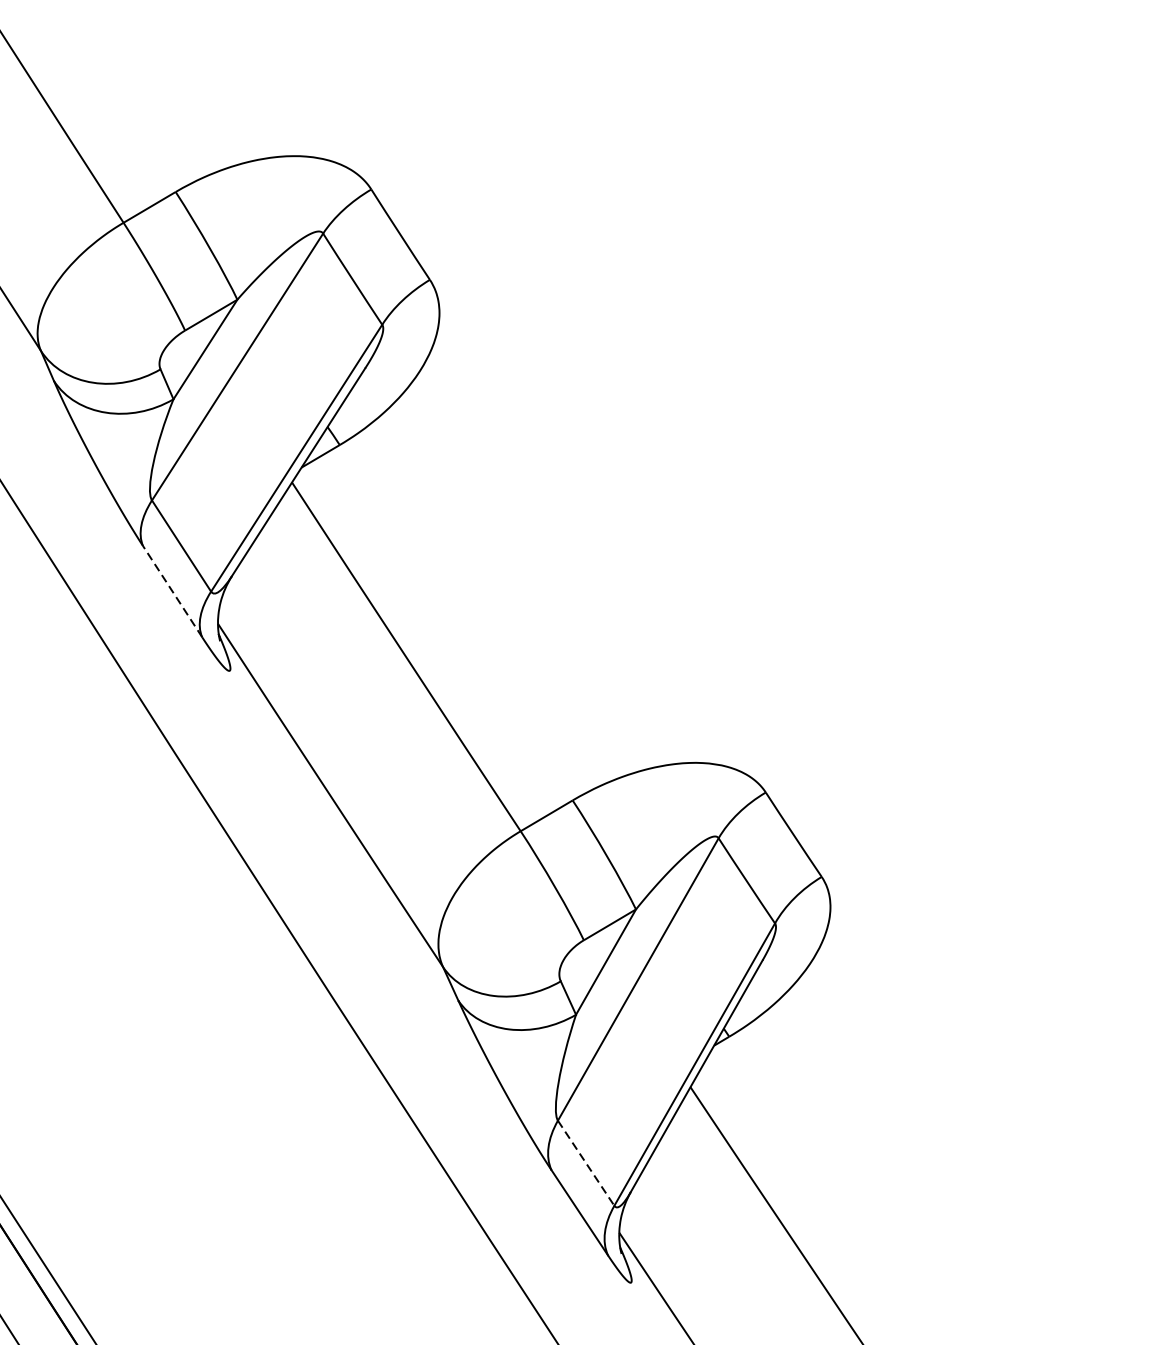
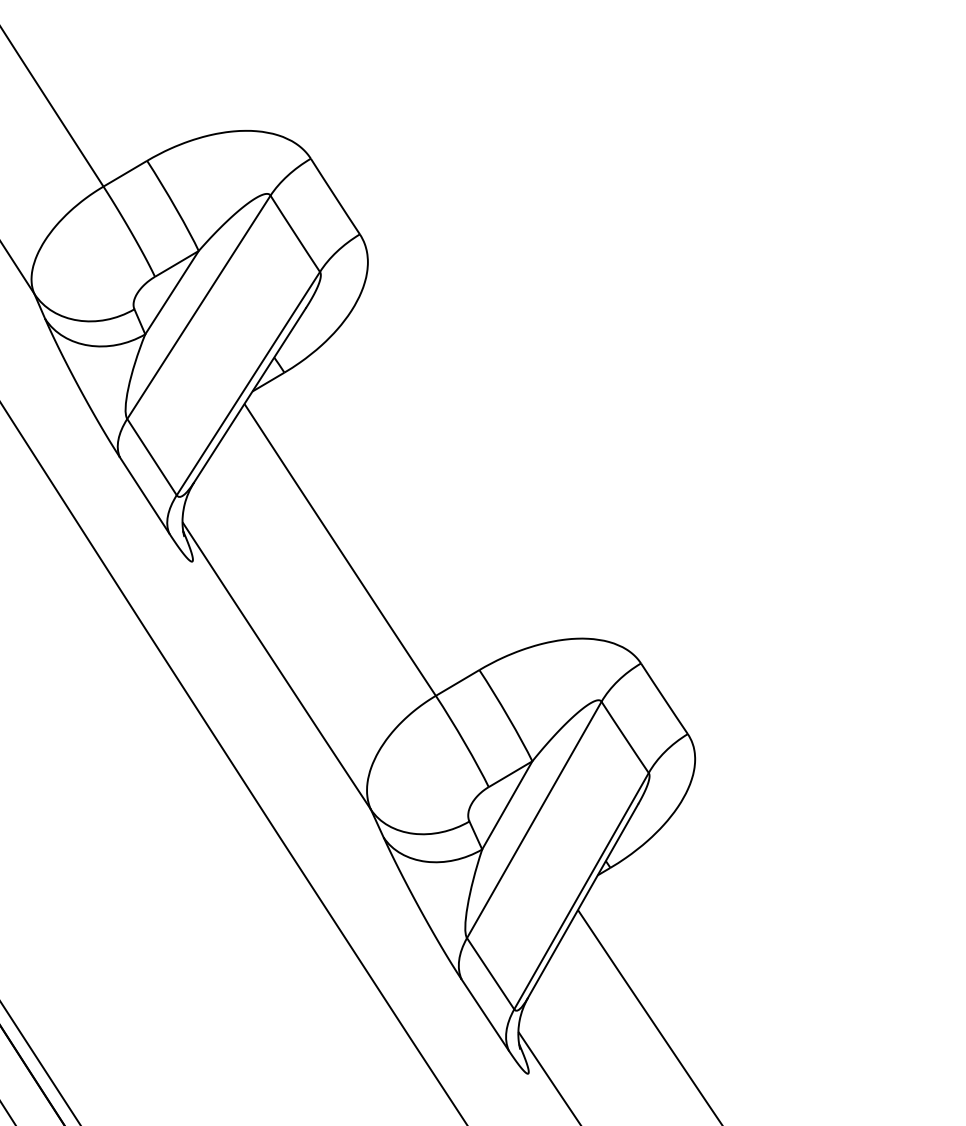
line: (172, 590) -> (144, 494), dashed -> solid
line: (585, 1162) -> (490, 973), dashed -> solid

